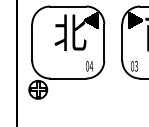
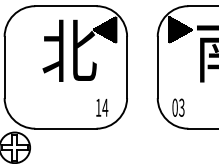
text: (87, 66) -> (98, 108), 04 -> 14

